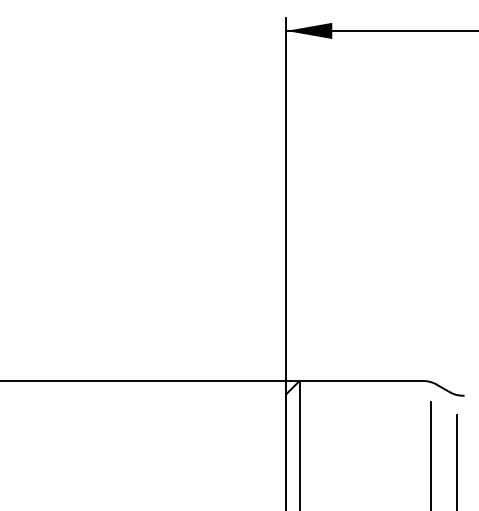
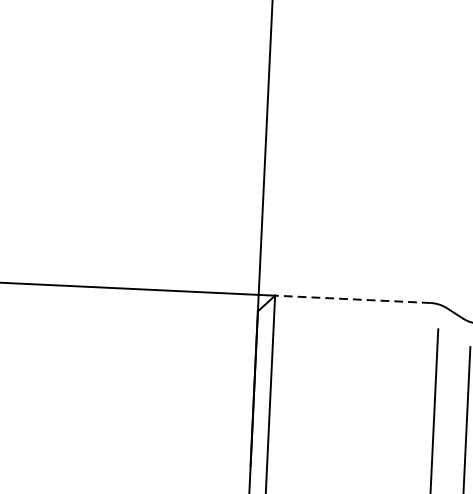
line: (361, 381) -> (352, 299), solid -> dashed

